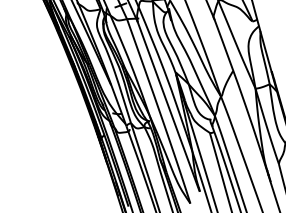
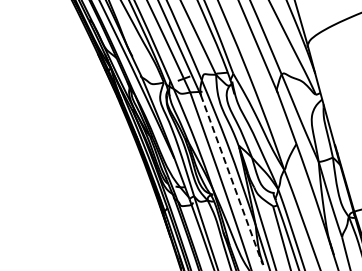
line: (168, 106) -> (231, 179), solid -> dashed

